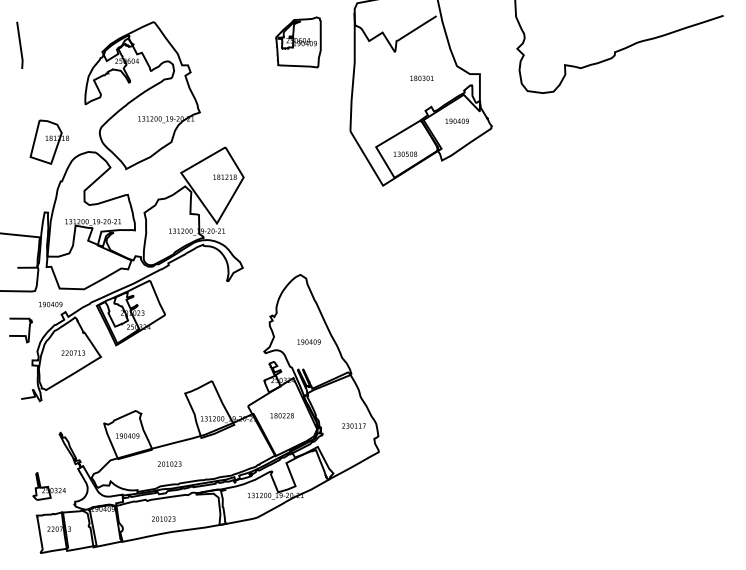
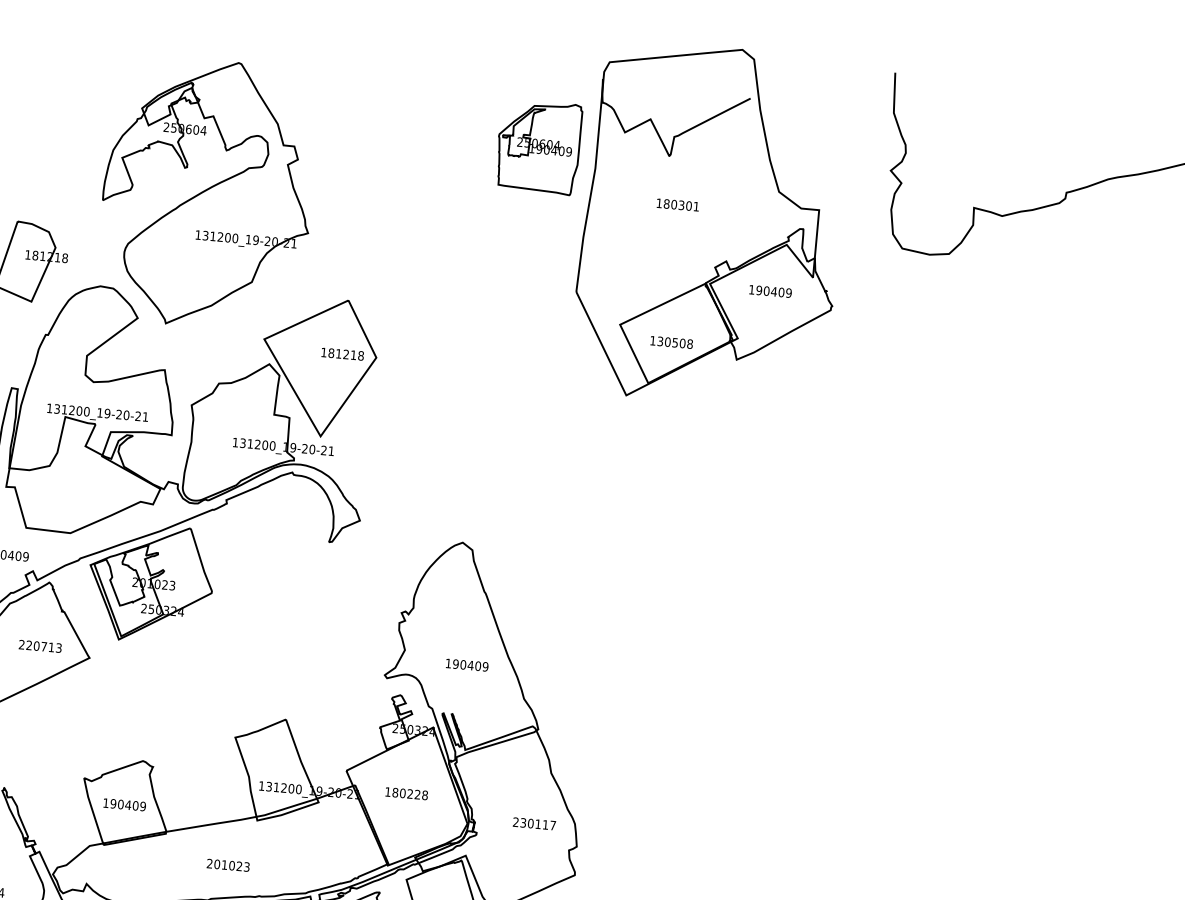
part: (298, 42) -> (538, 147), moved
text: (421, 77) -> (677, 203), moved
text: (169, 463) -> (228, 864), moved

